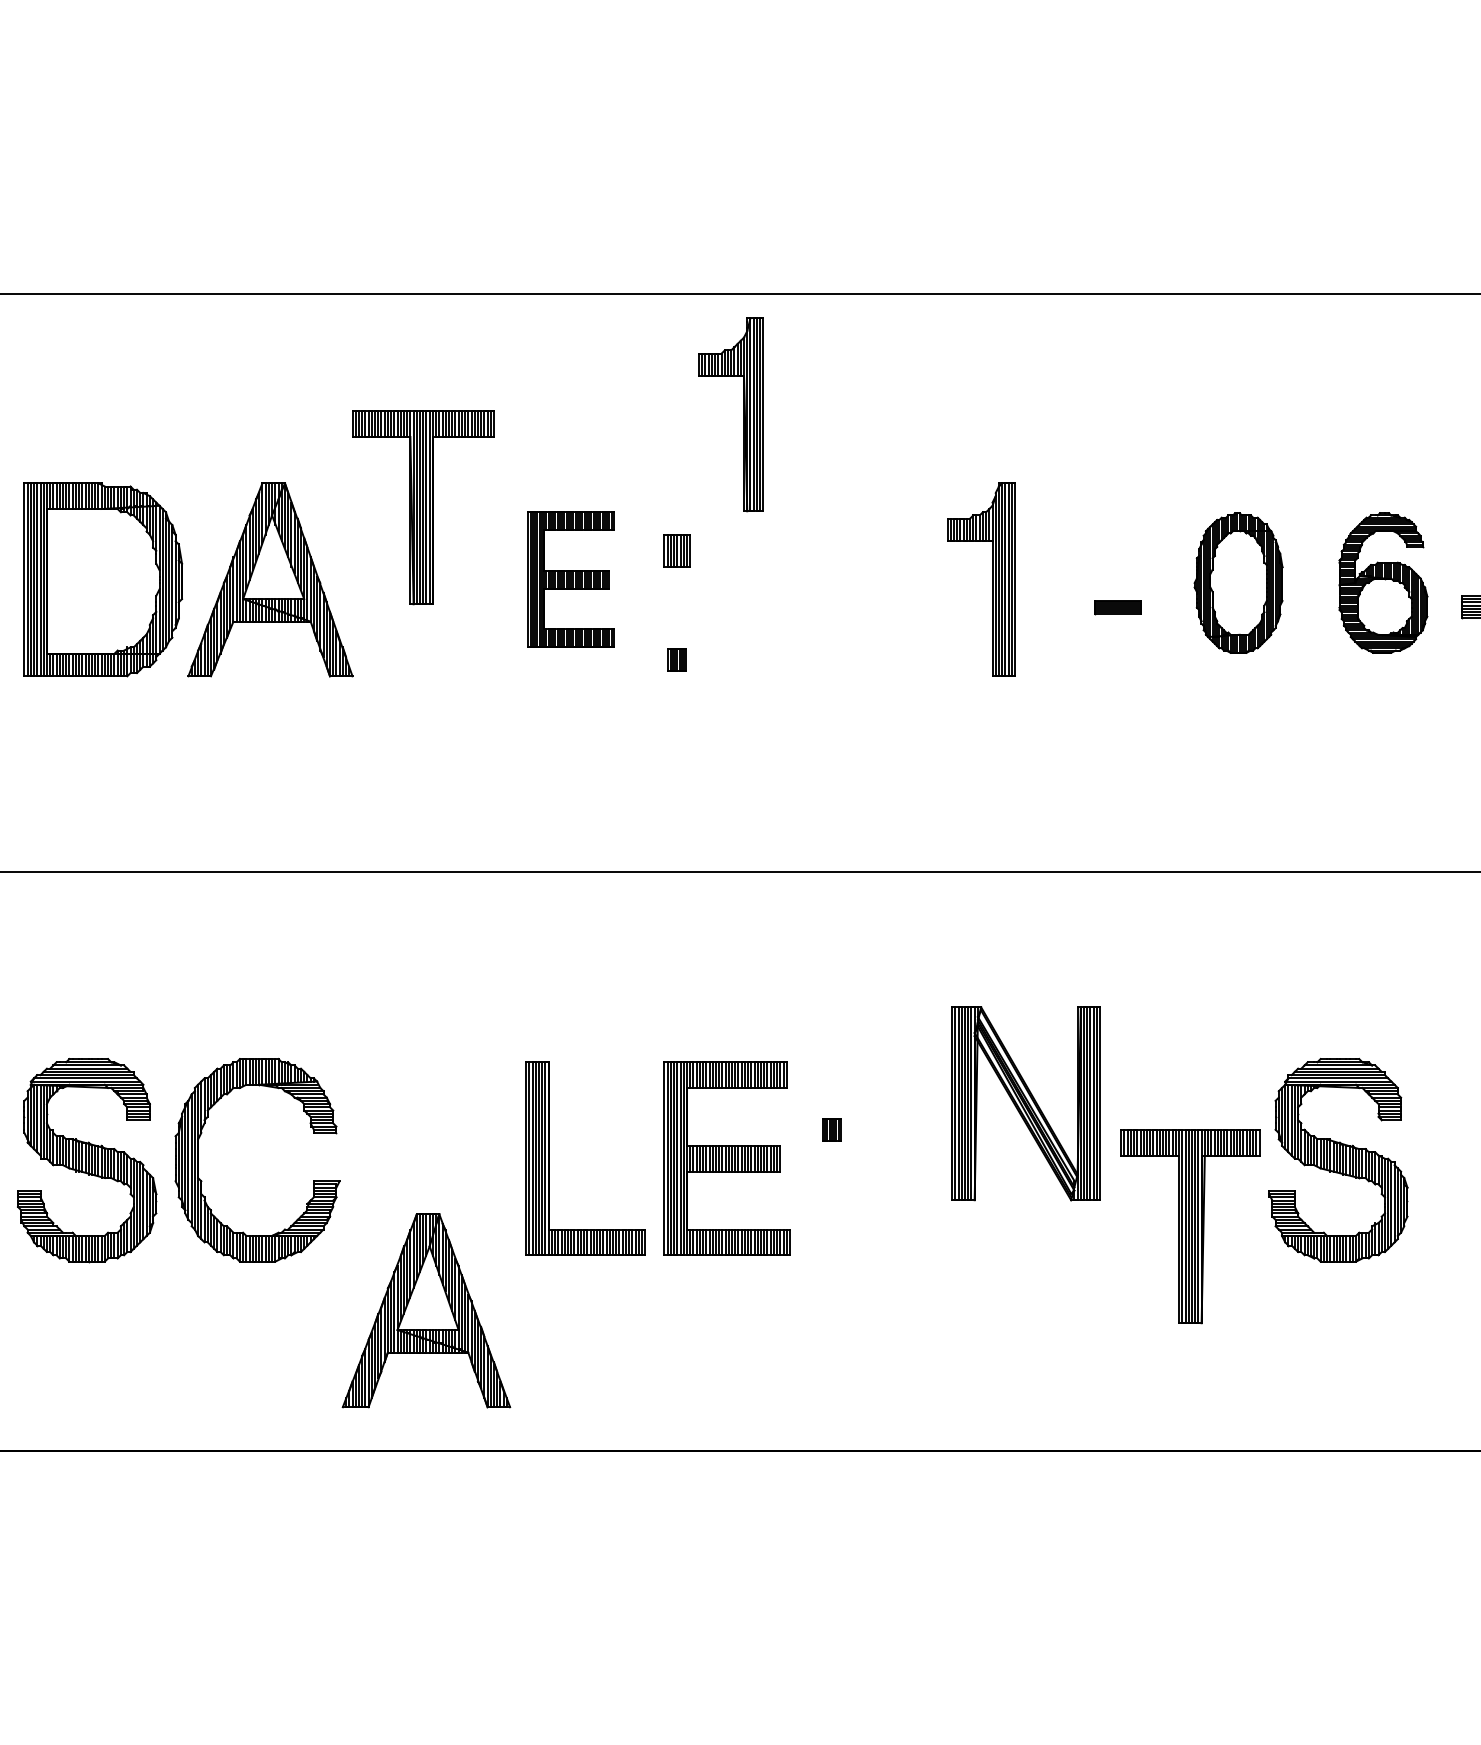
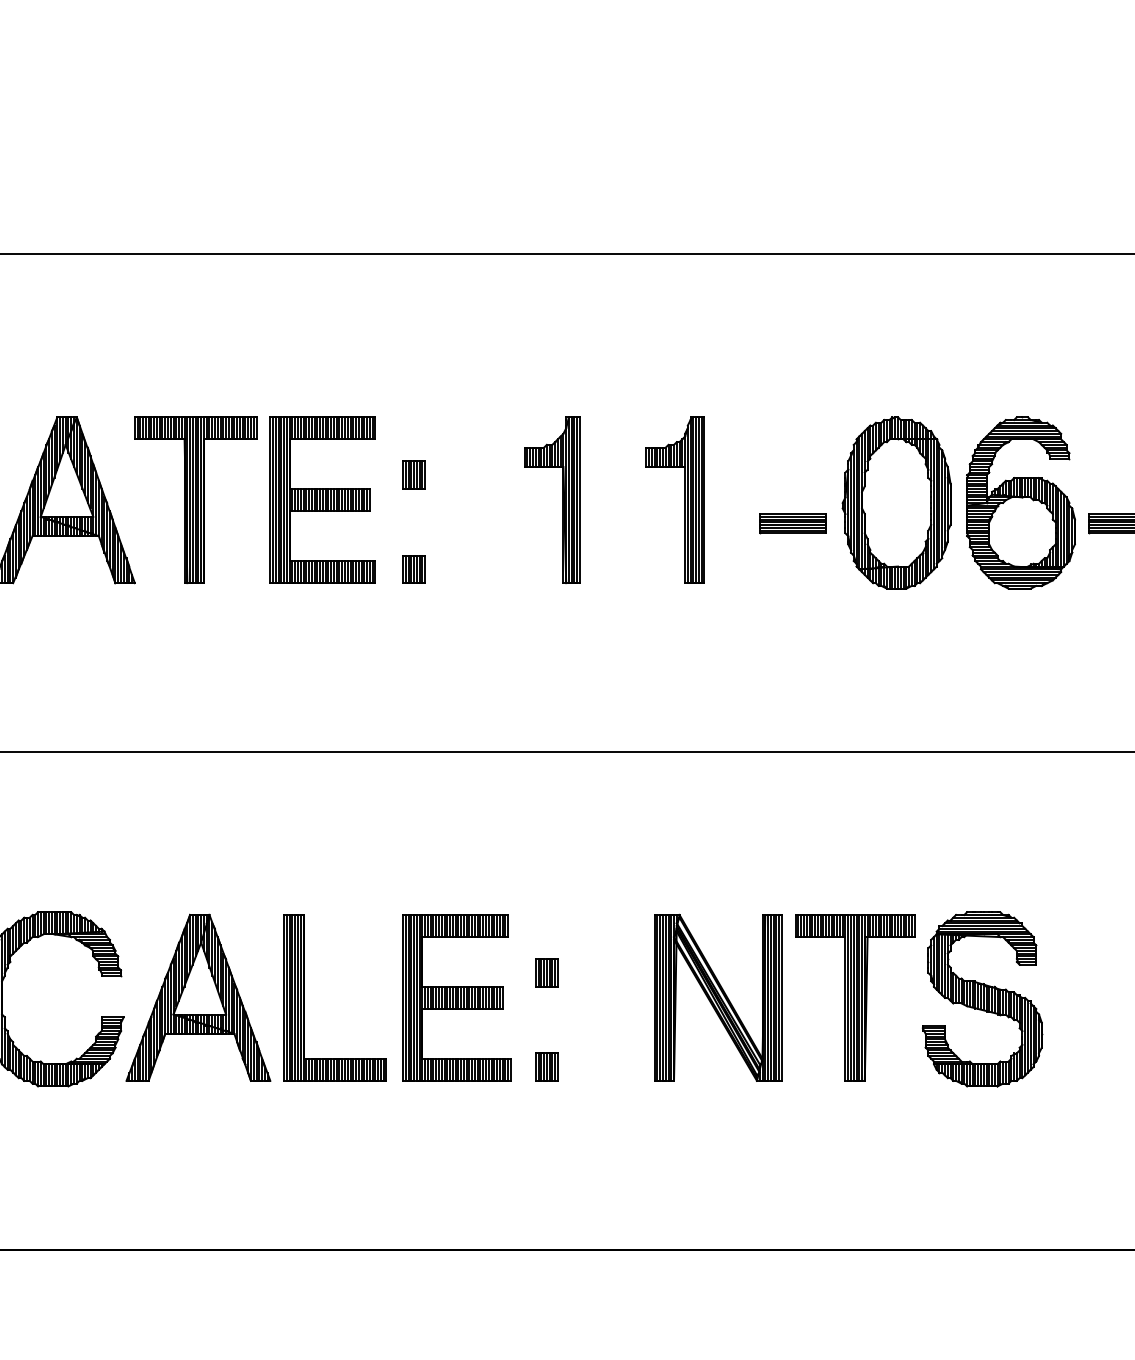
part: (743, 414) -> (562, 499), moved
part: (423, 507) -> (195, 499), moved
part: (570, 579) -> (322, 499), size x1.43
part: (1238, 582) -> (896, 502), size x1.43
part: (1383, 582) -> (1021, 502), size x1.43
part: (1117, 607) -> (792, 524), size x1.67
part: (676, 659) -> (413, 568), size x1.43
part: (1025, 1103) -> (717, 997), moved
part: (831, 1129) -> (546, 972), size x1.43
part: (1190, 1226) -> (855, 997), moved
part: (831, 1238) -> (546, 1066), added
part: (426, 1310) -> (198, 997), moved

